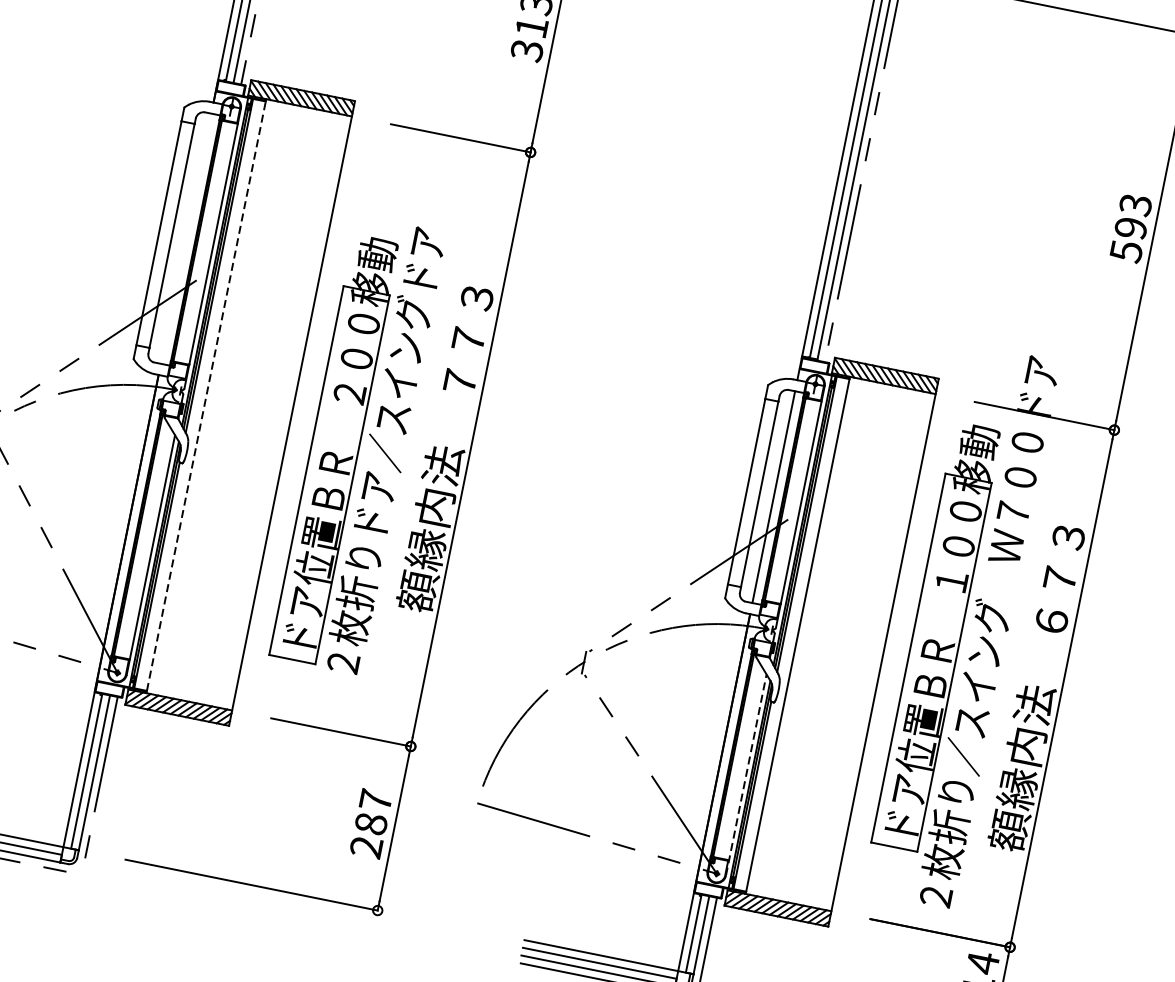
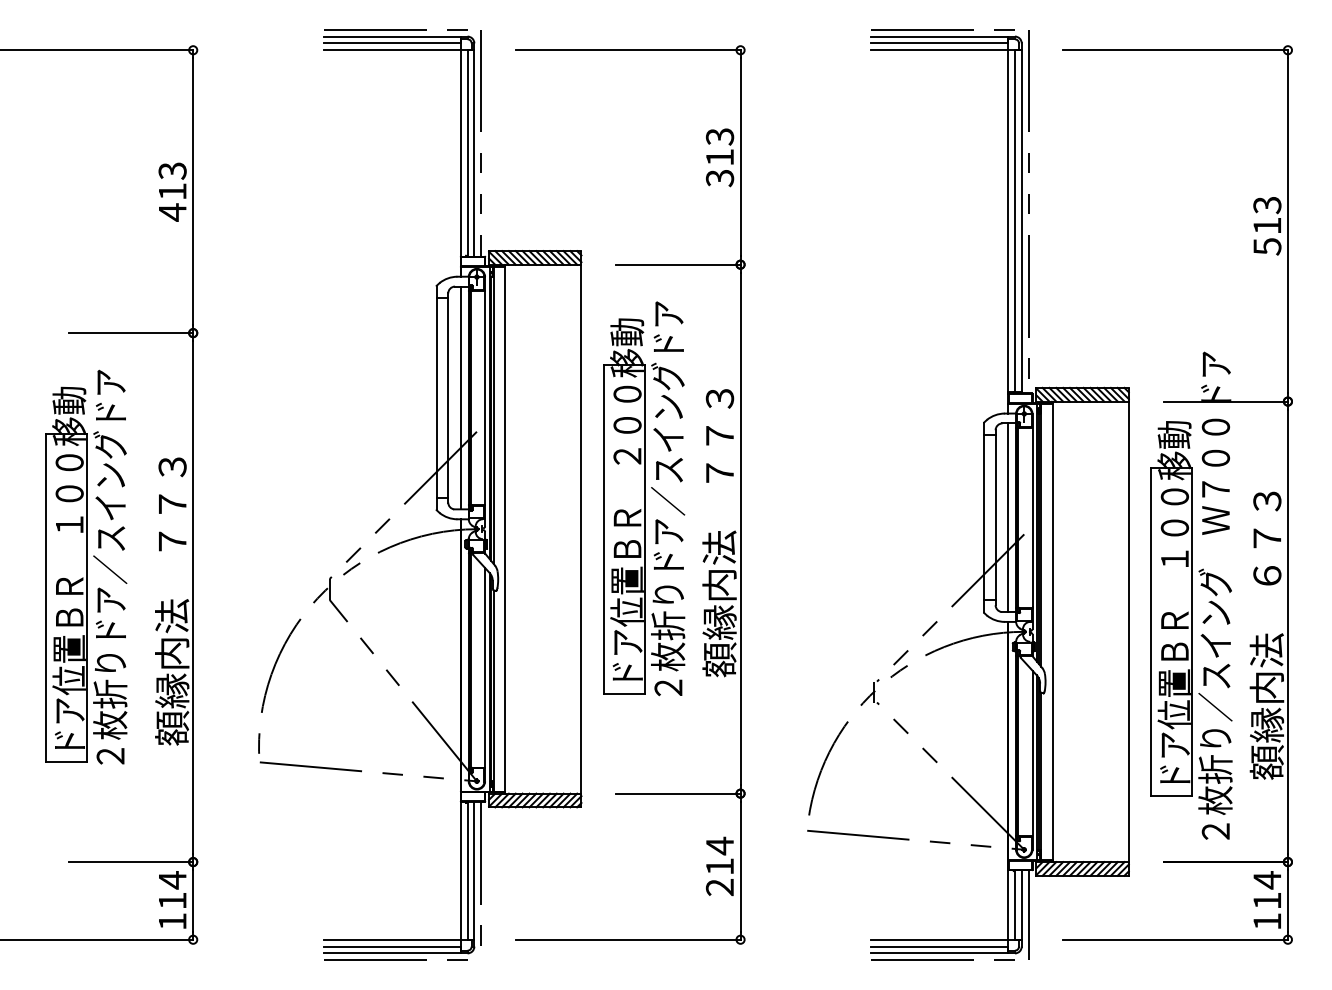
text: (1131, 227) -> (1267, 225), 593 -> 513
line: (186, 238) -> (460, 397), added
line: (206, 395) -> (505, 528), dashed -> solid
part: (359, 444) -> (644, 498), moved
line: (746, 775) -> (1032, 760), dashed -> solid
text: (374, 811) -> (720, 855), 287 -> 214

